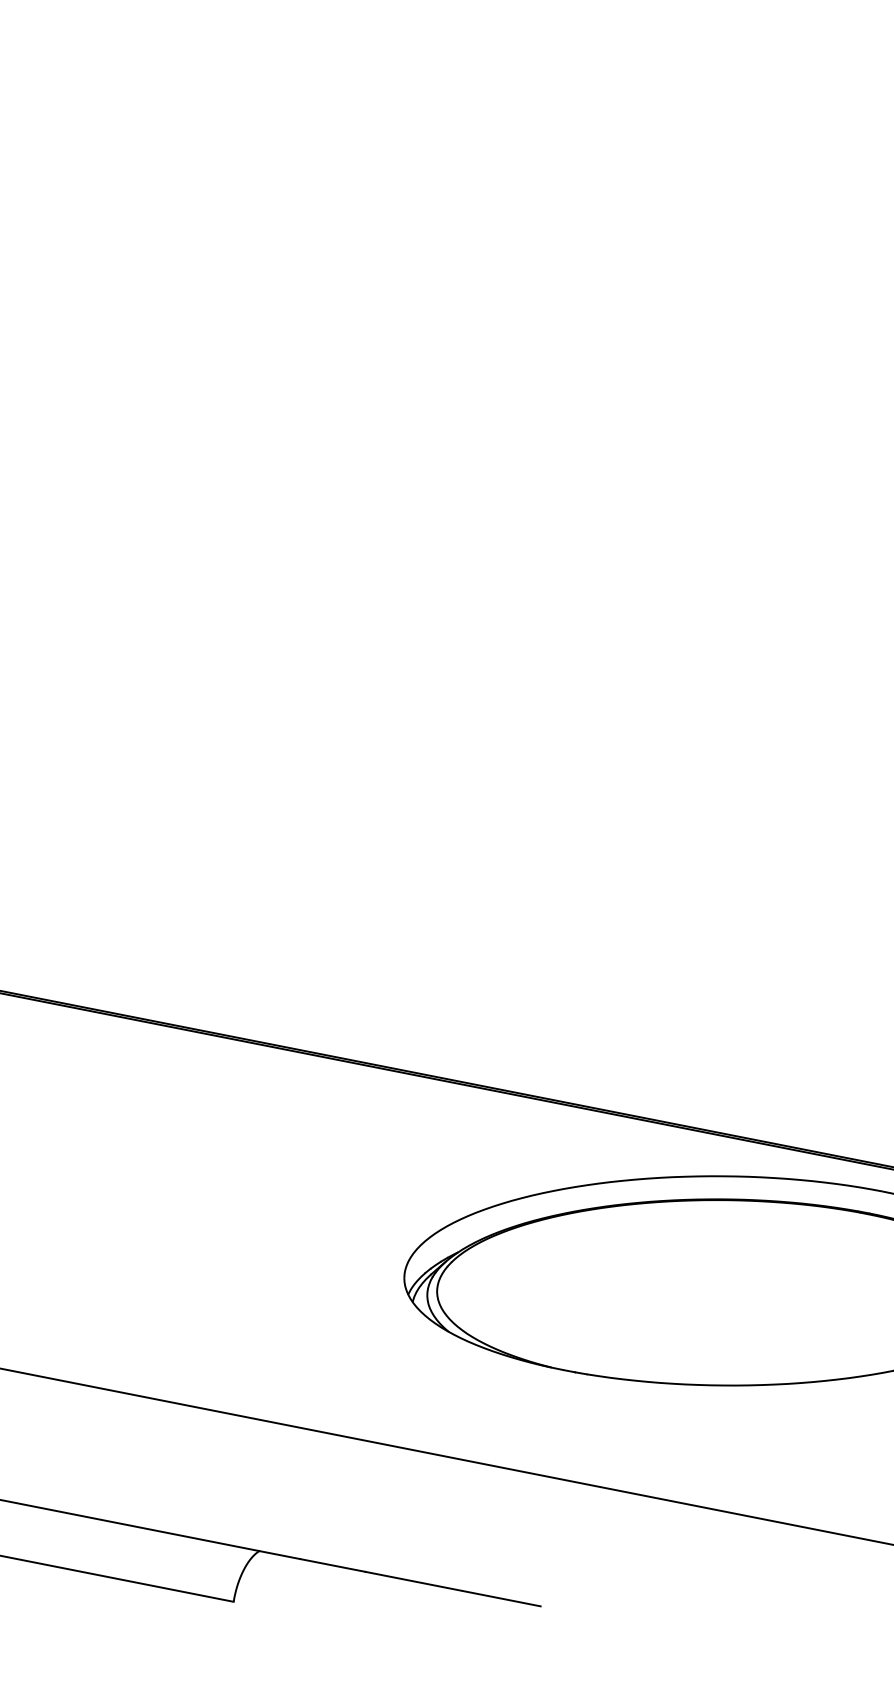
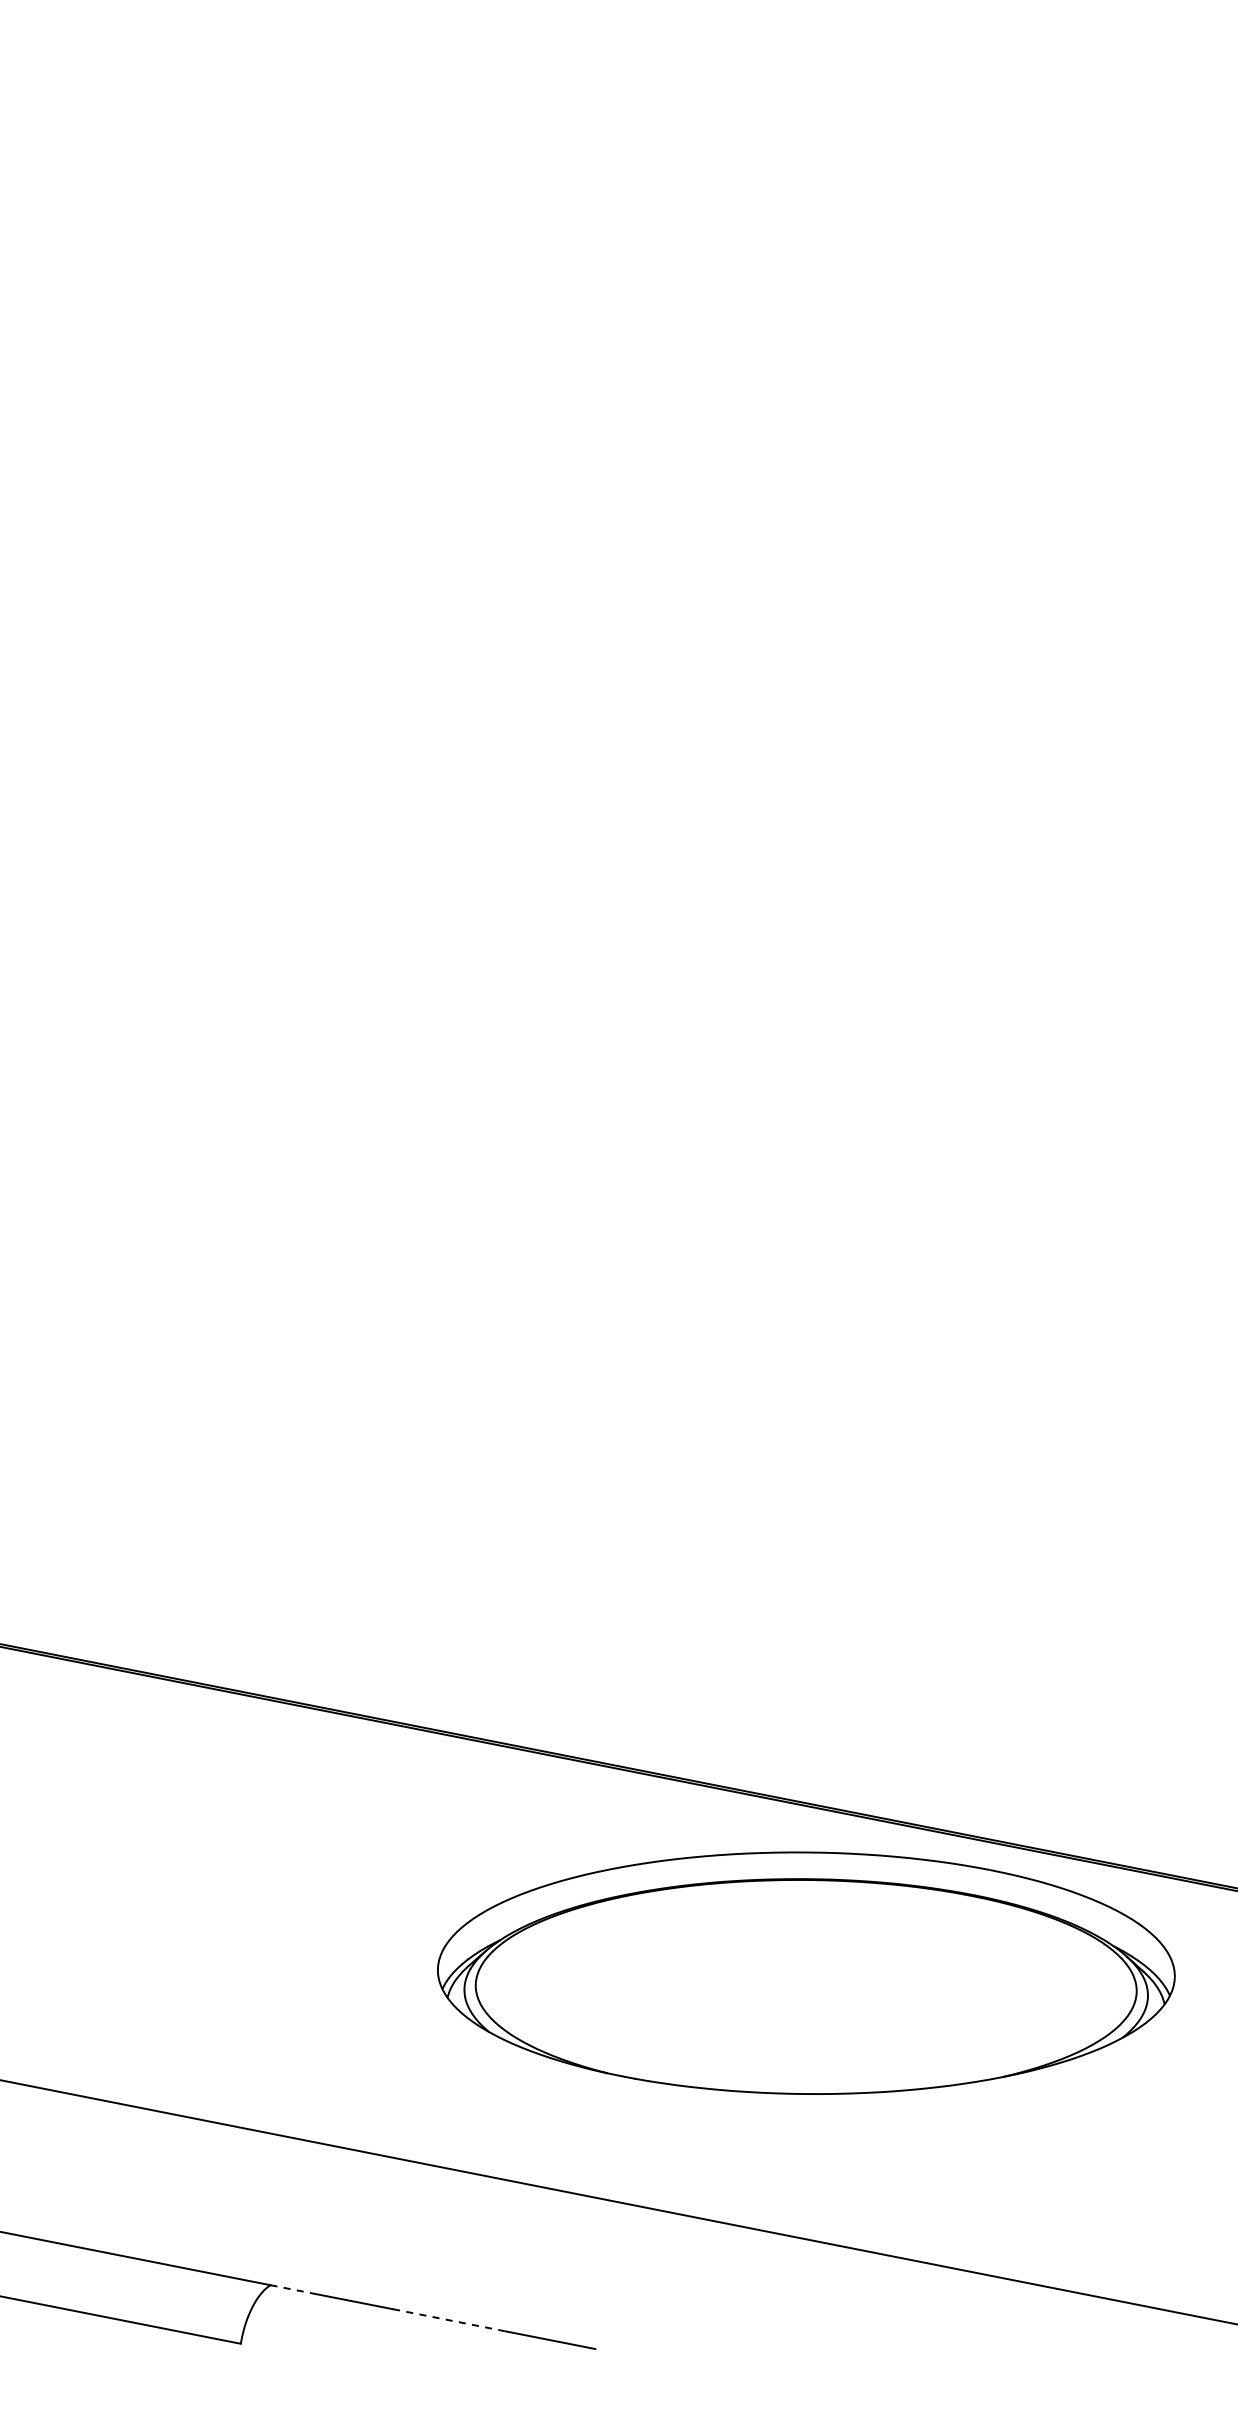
line: (280, 1554) -> (294, 2289), solid -> dashed
line: (413, 1581) -> (448, 2320), solid -> dashed

